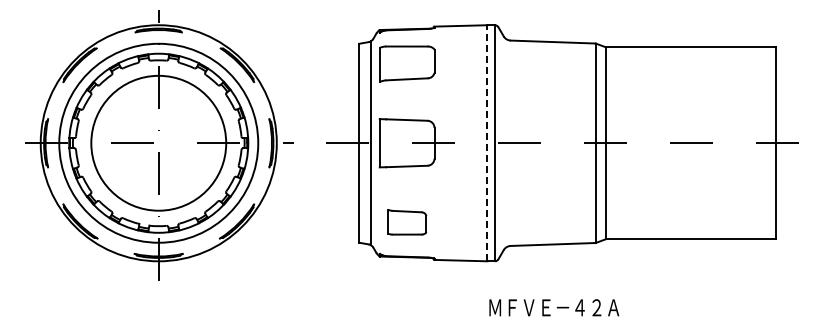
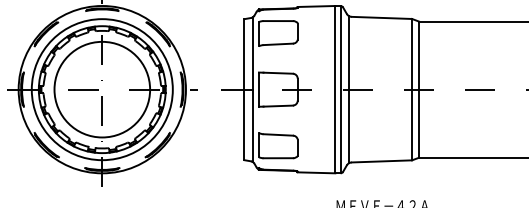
line: (487, 142) -> (335, 89), dashed -> solid
line: (506, 143) -> (348, 89), added
part: (407, 221) -> (278, 145), size x1.43

